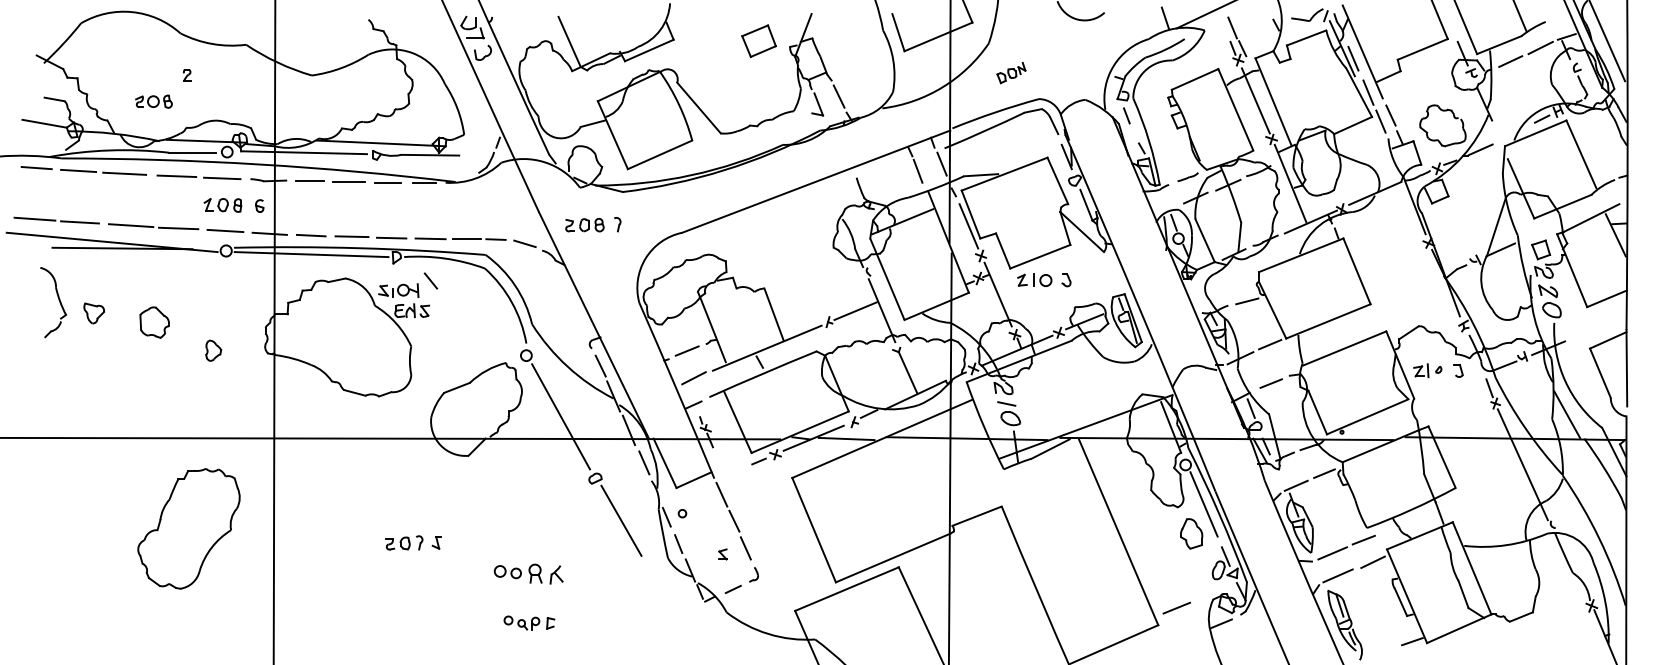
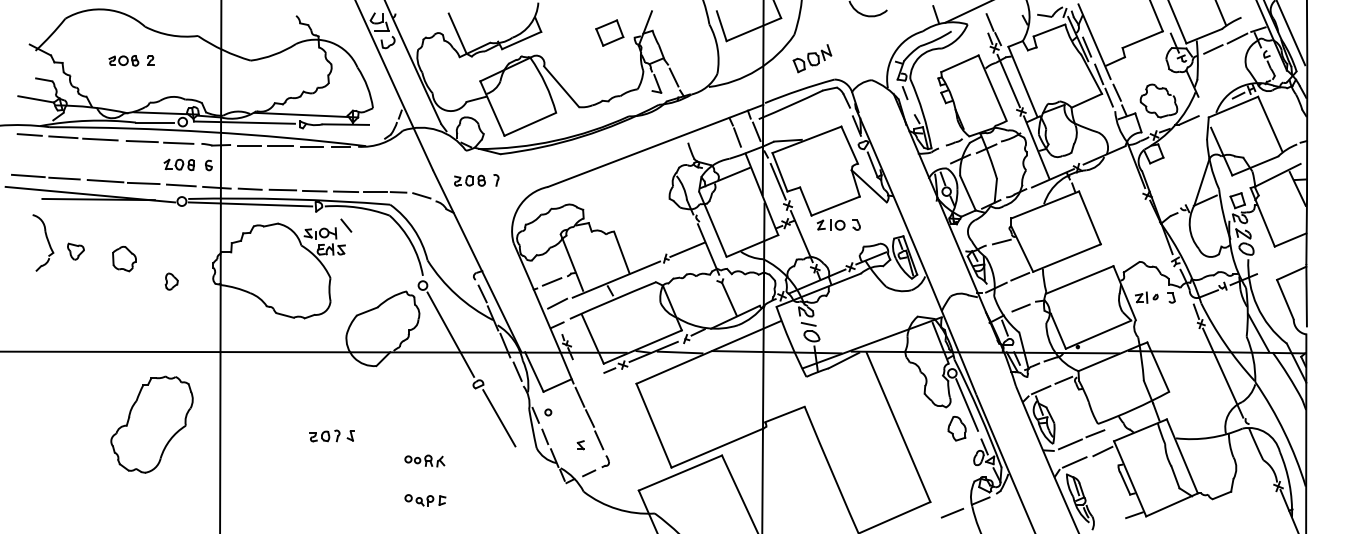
part: (1011, 72) -> (812, 58), size x1.67
part: (153, 101) -> (123, 60), moved
part: (528, 573) -> (424, 460), size x0.71
line: (1176, 607) -> (952, 512), moved

